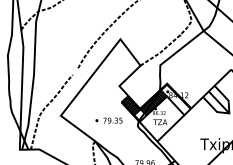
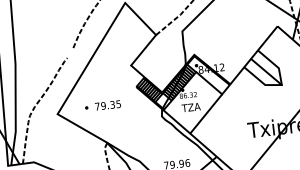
part: (108, 120) -> (102, 105), moved

